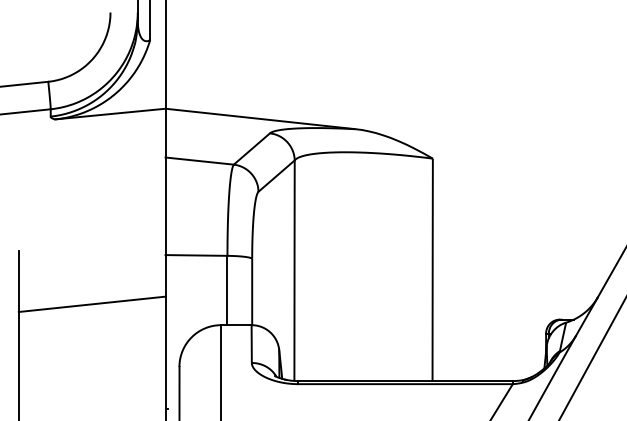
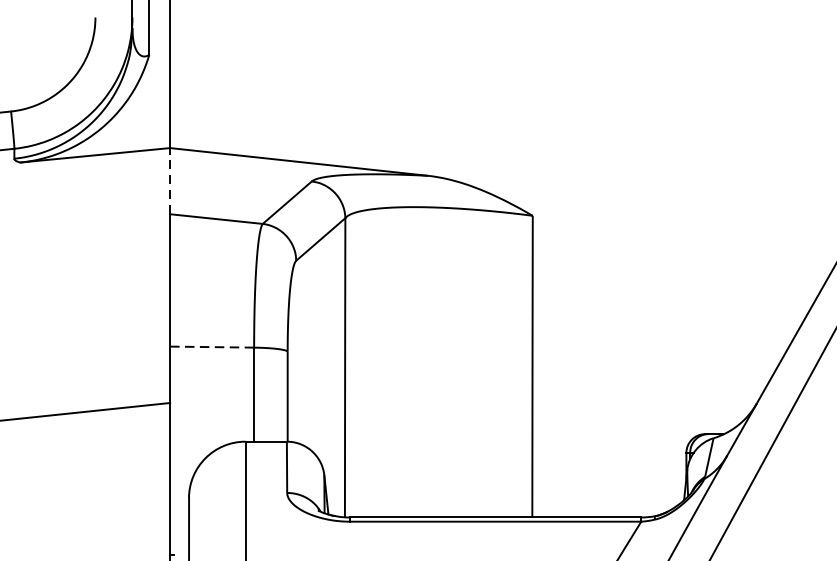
line: (165, 132) -> (170, 180), solid -> dashed
line: (196, 255) -> (212, 347), solid -> dashed

